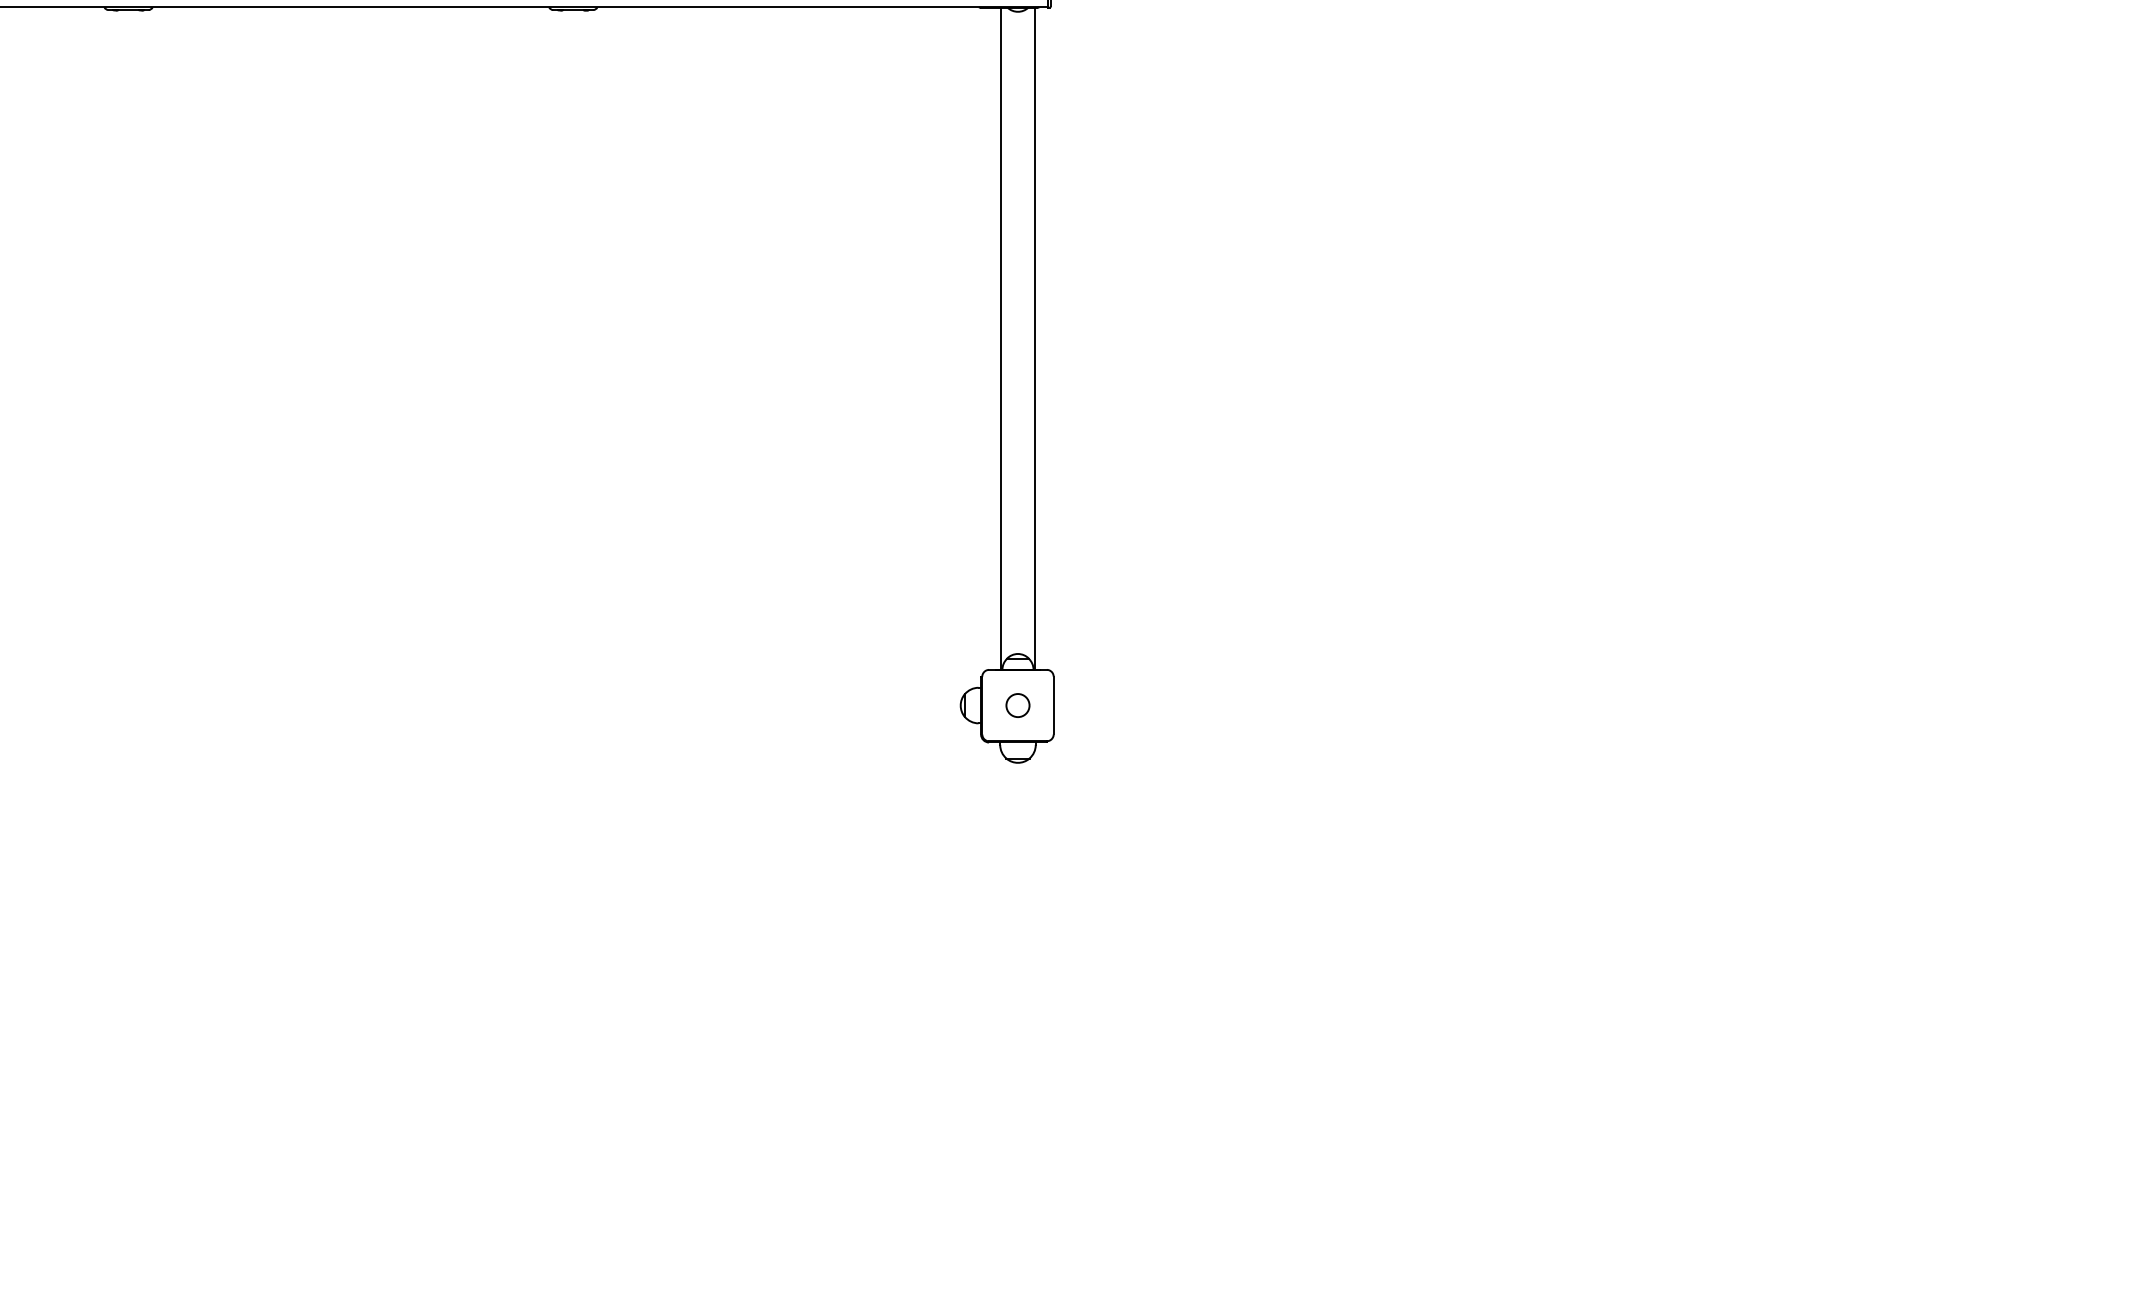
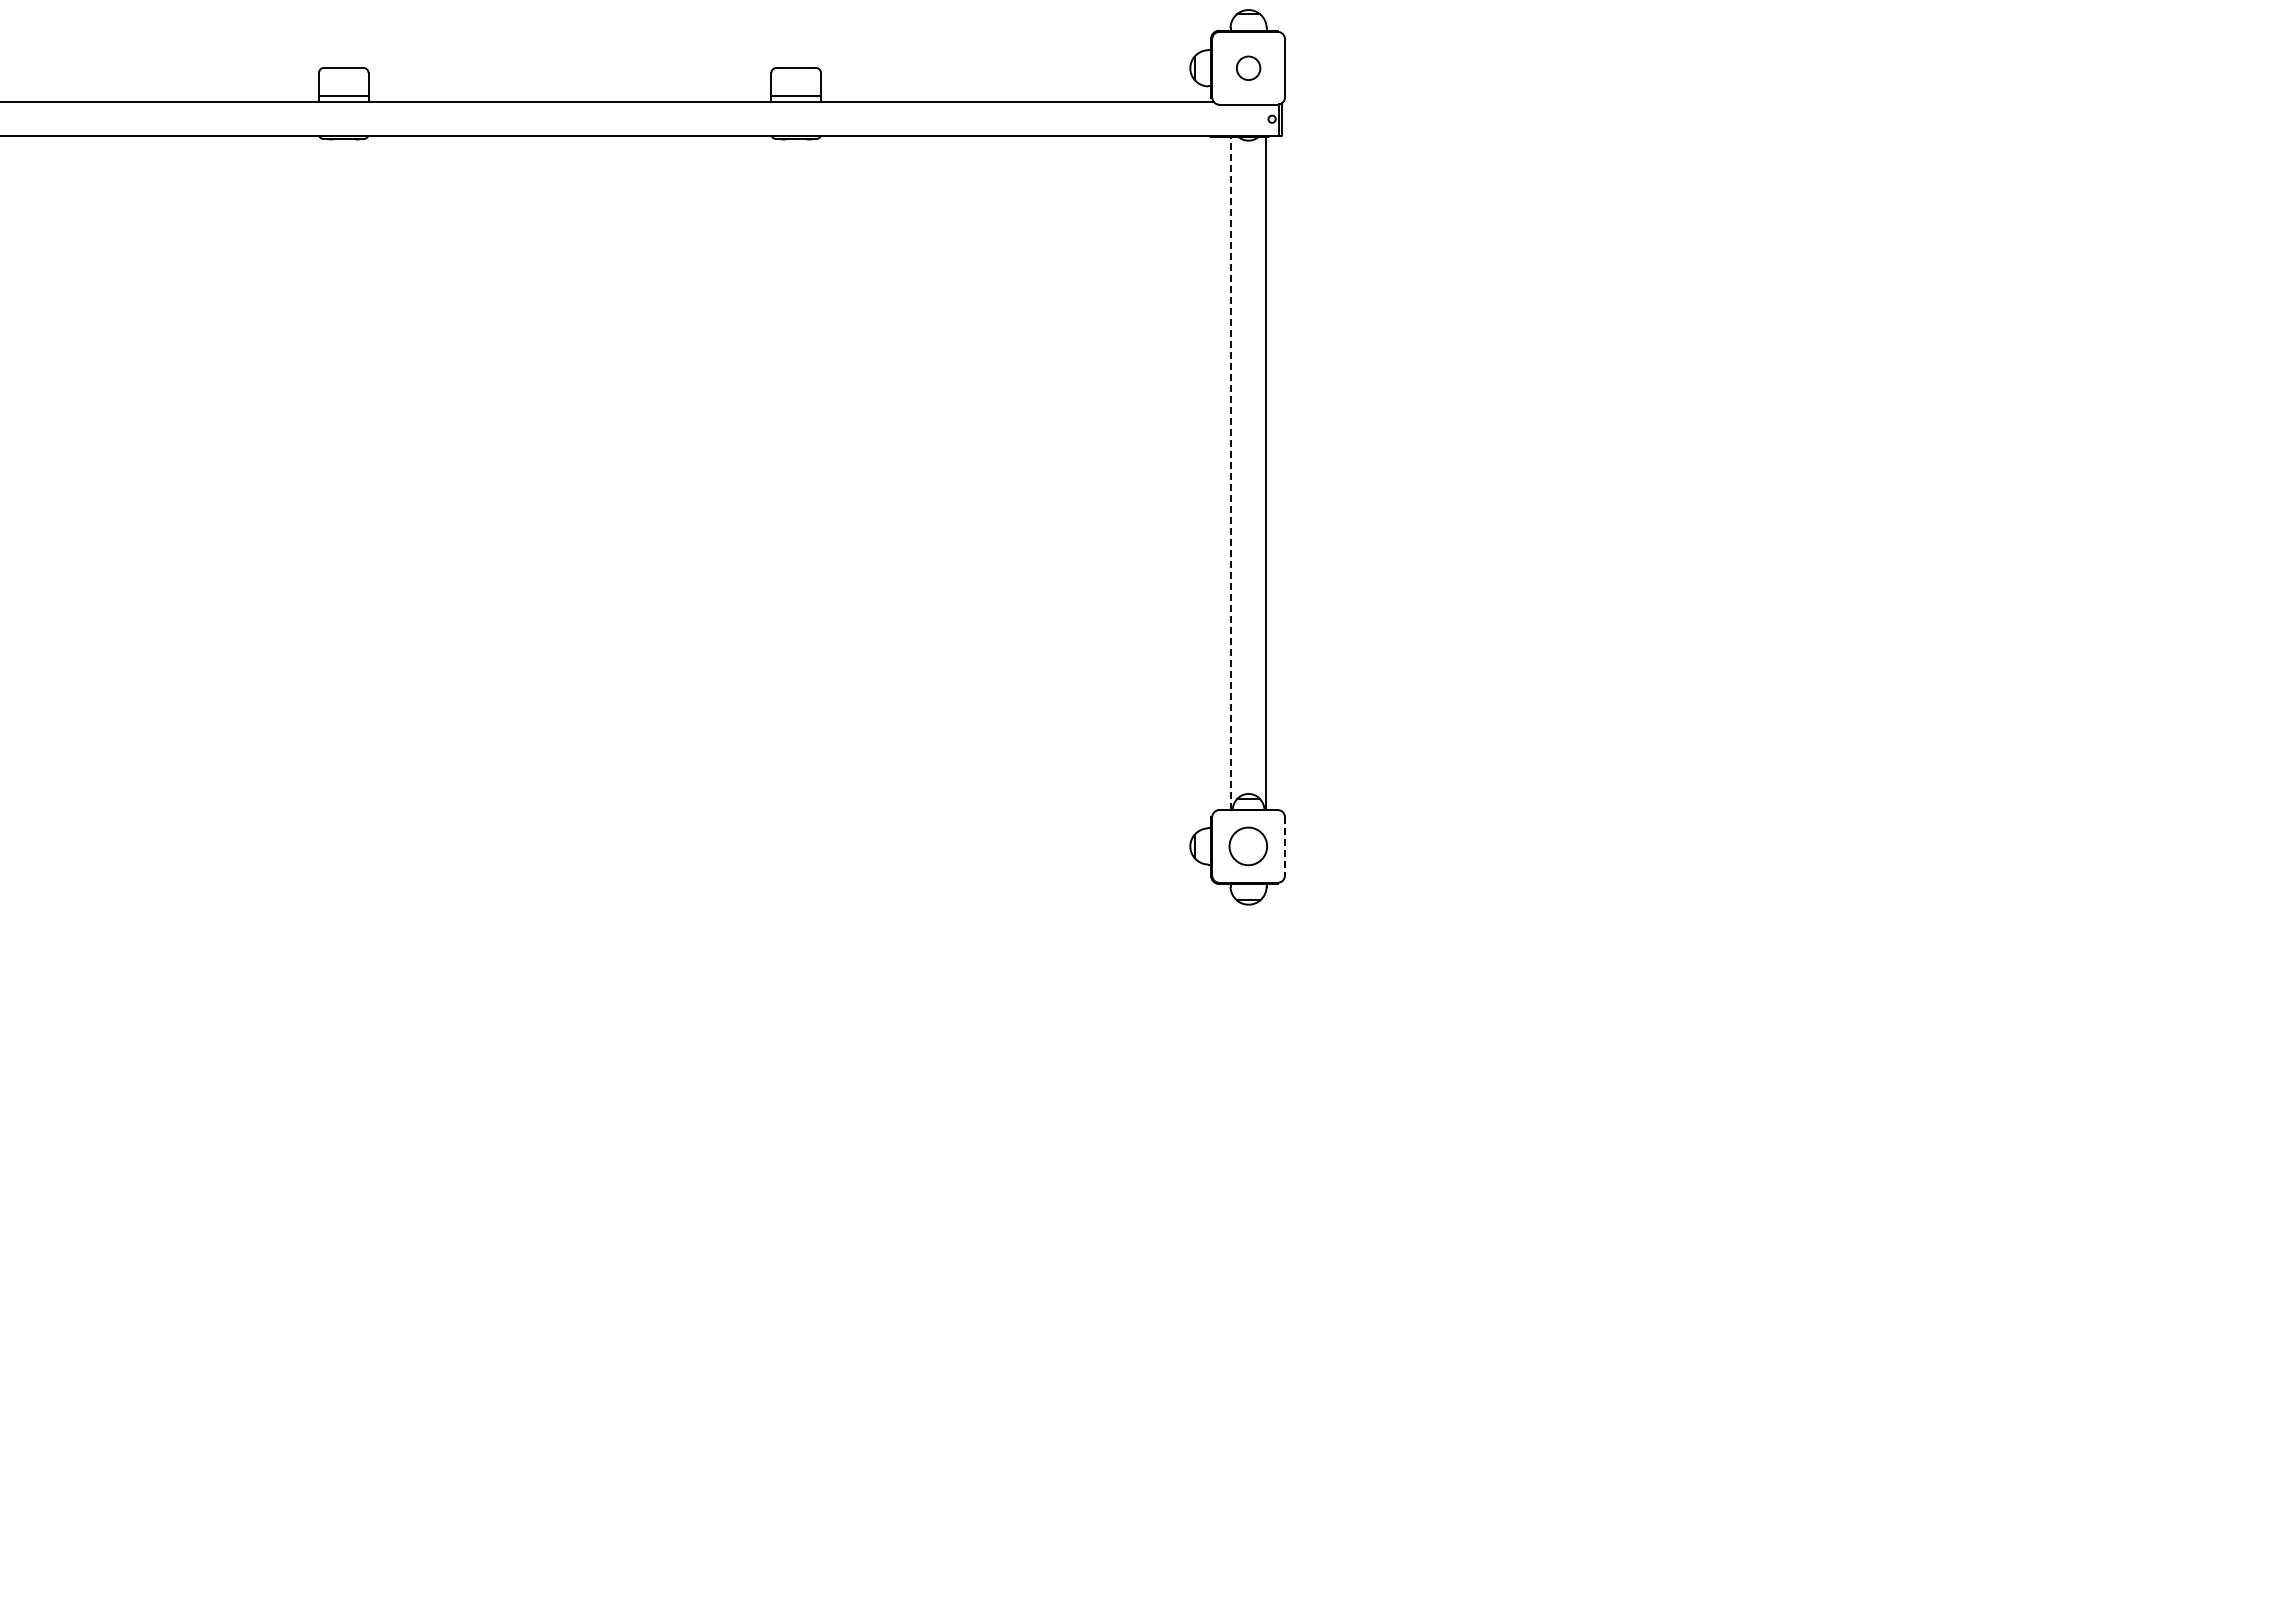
line: (1001, 338) -> (1231, 473), solid -> dashed
circle: (1017, 705) -> (1248, 846), size x1.6
line: (1053, 705) -> (1284, 846), solid -> dashed

